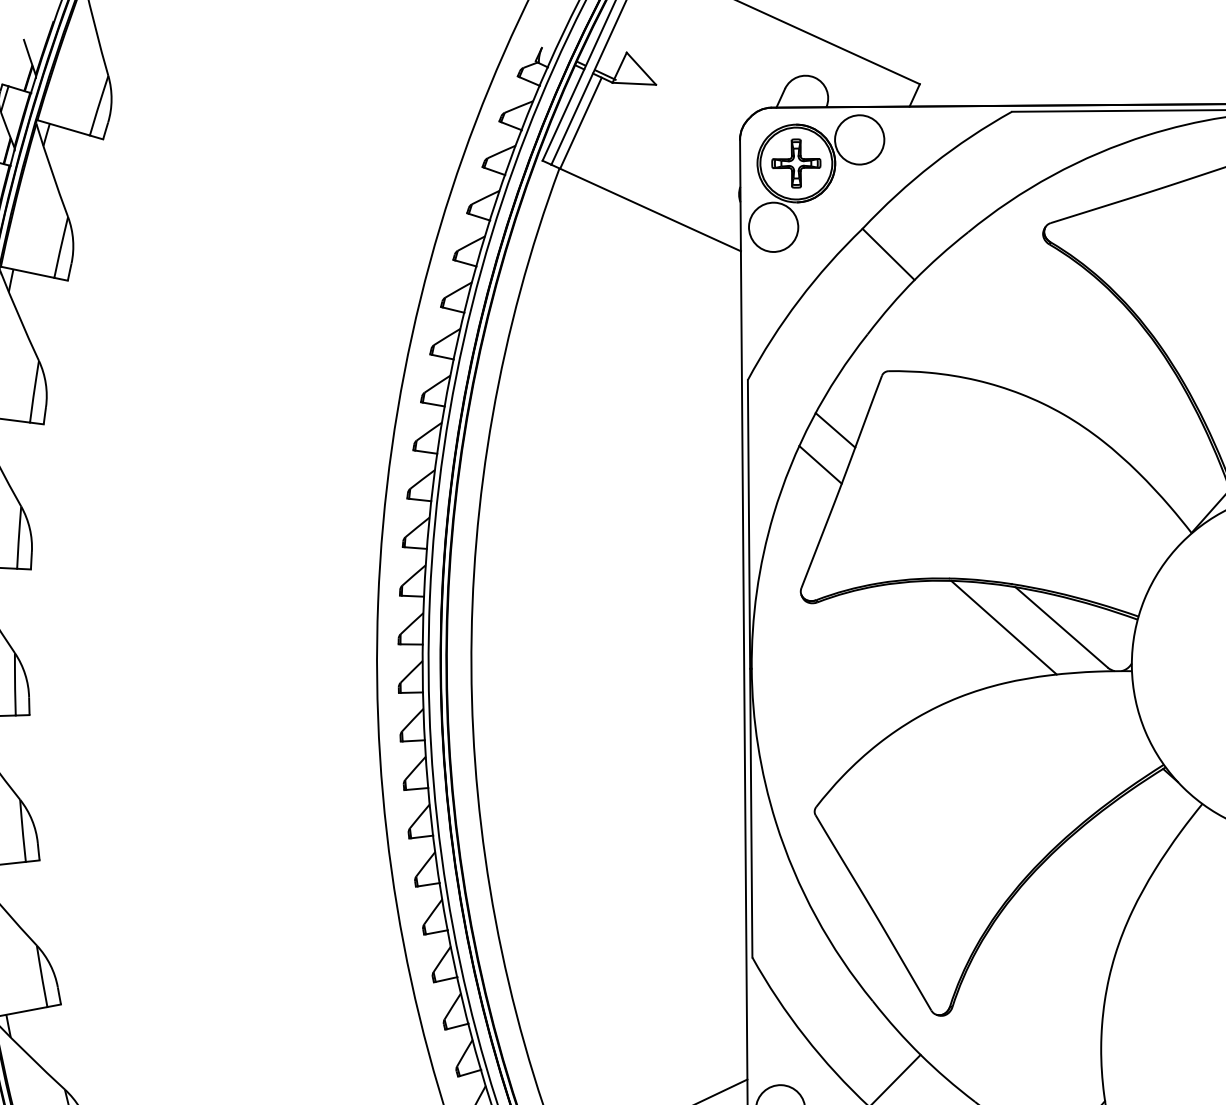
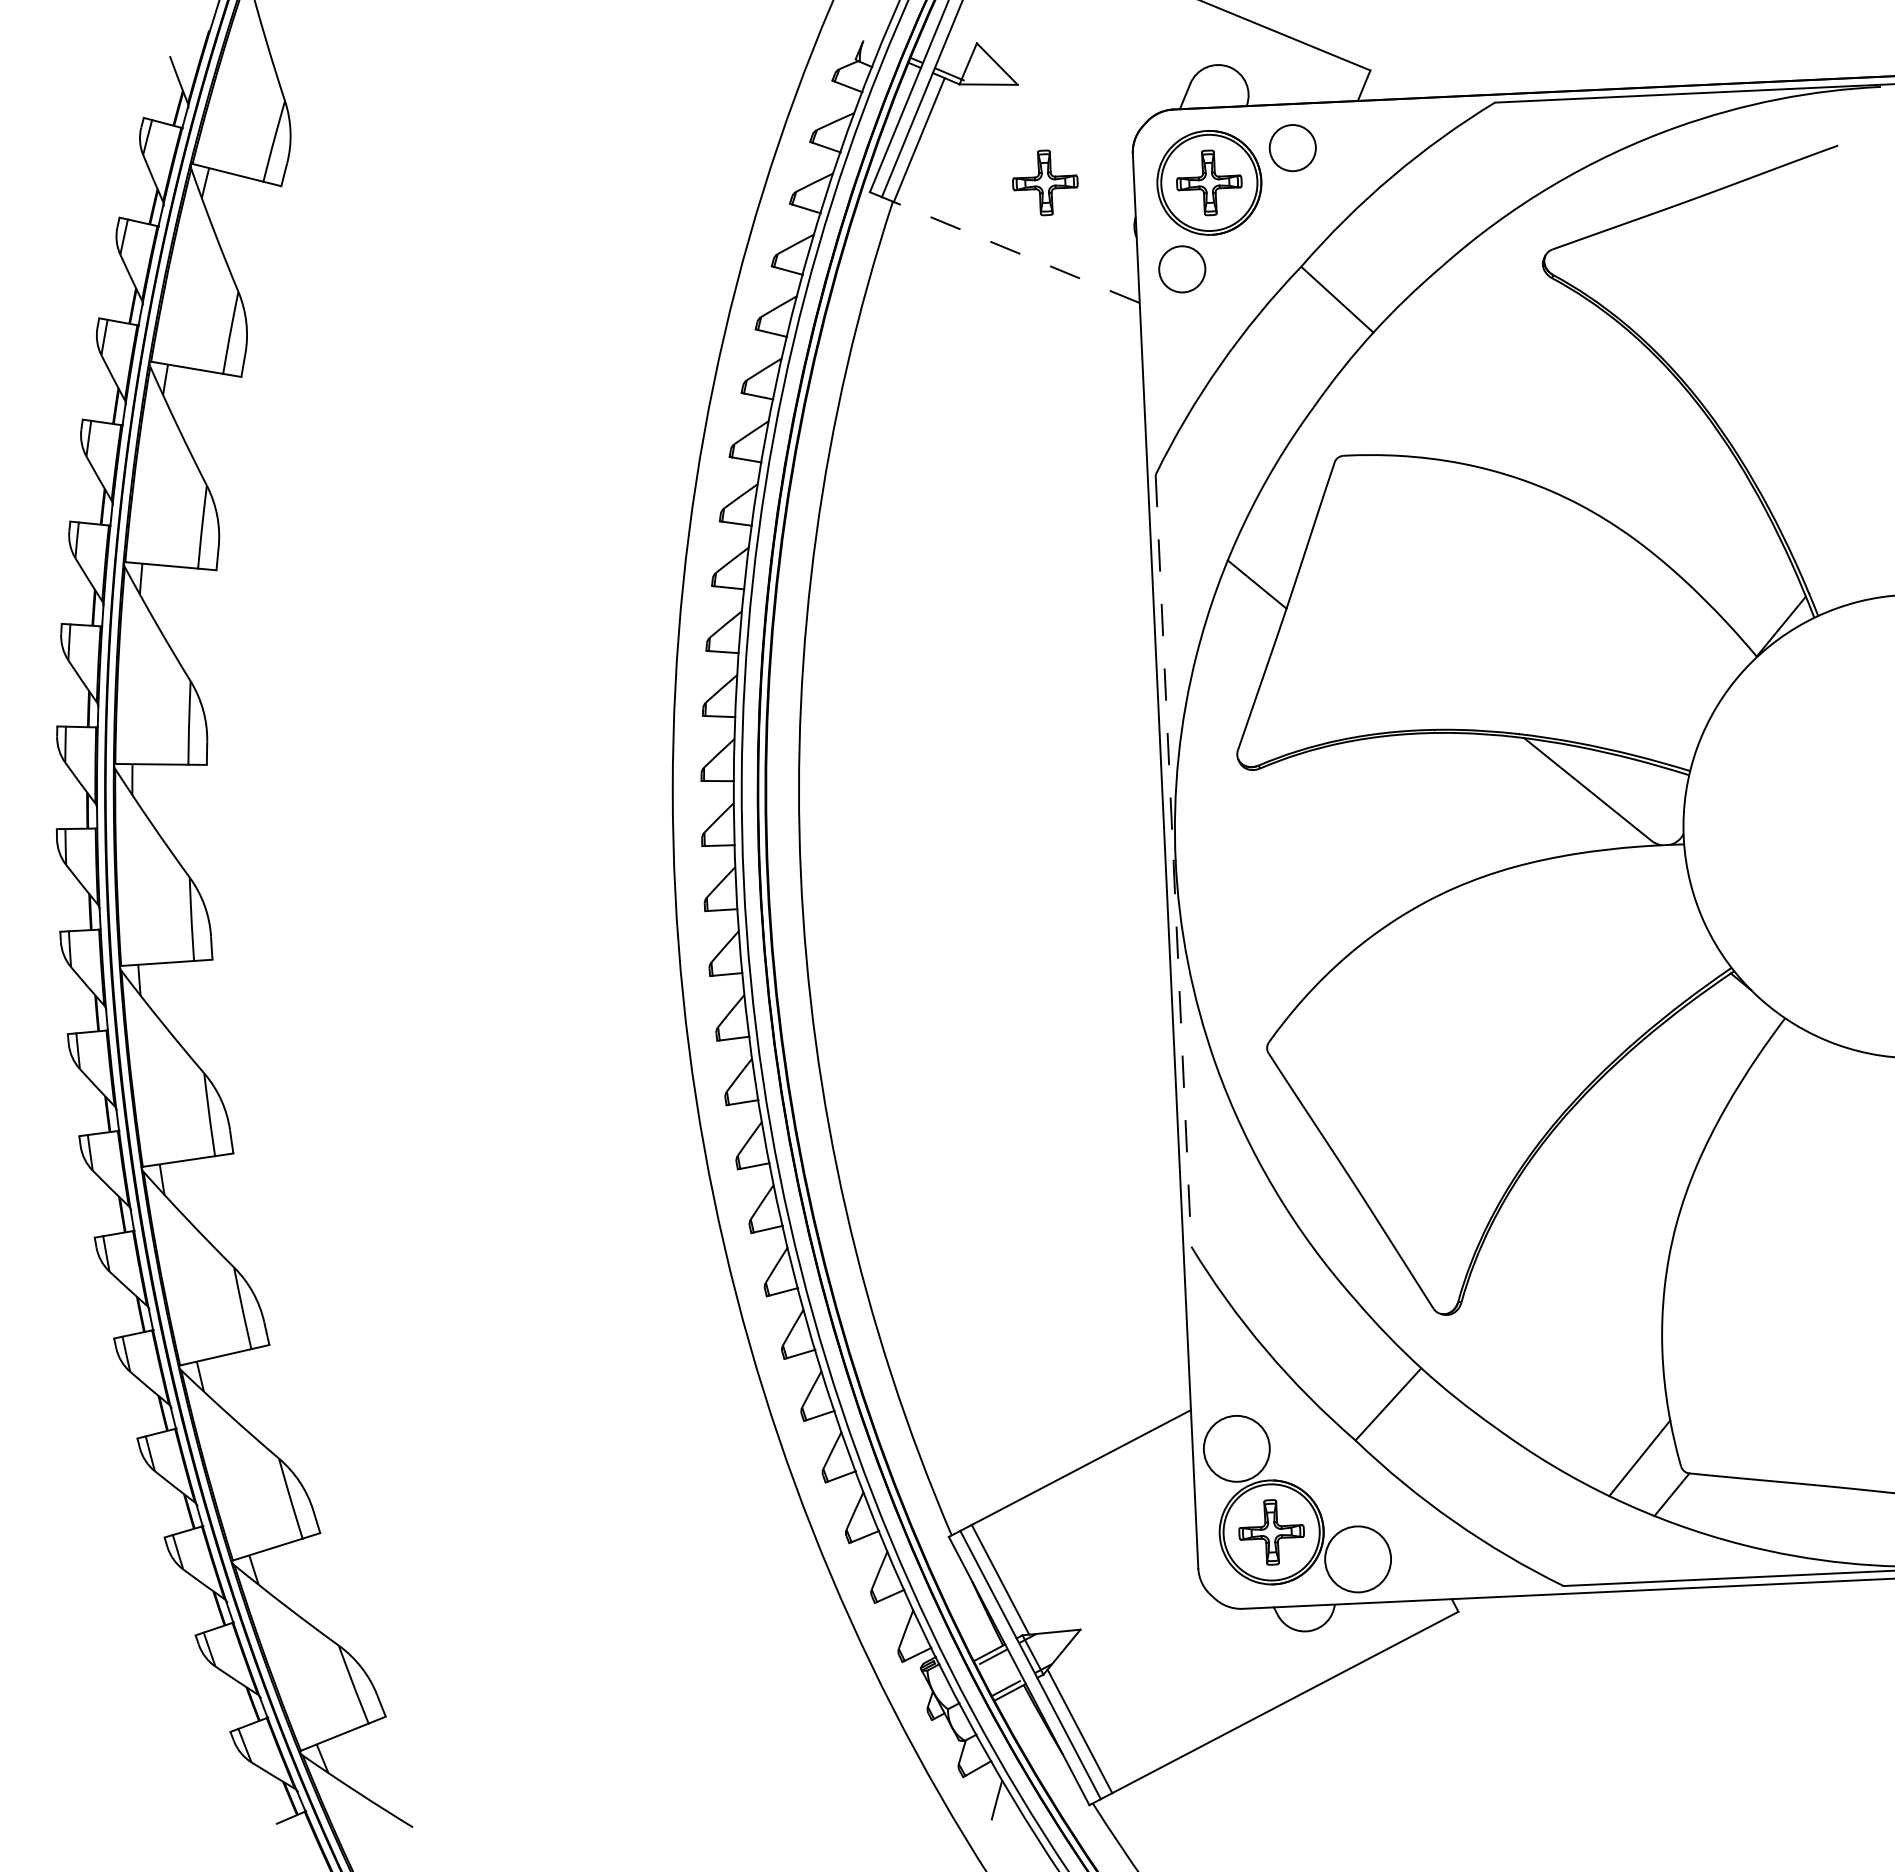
circle: (859, 140) -> (1292, 148), size x0.7
part: (673, 158) -> (1045, 182), added
line: (650, 209) -> (1016, 252), solid -> dashed
circle: (773, 227) -> (1182, 269), size x0.7
line: (834, 430) -> (1274, 537), removed
line: (1003, 627) -> (1510, 792), removed
line: (750, 669) -> (1173, 861), solid -> dashed

